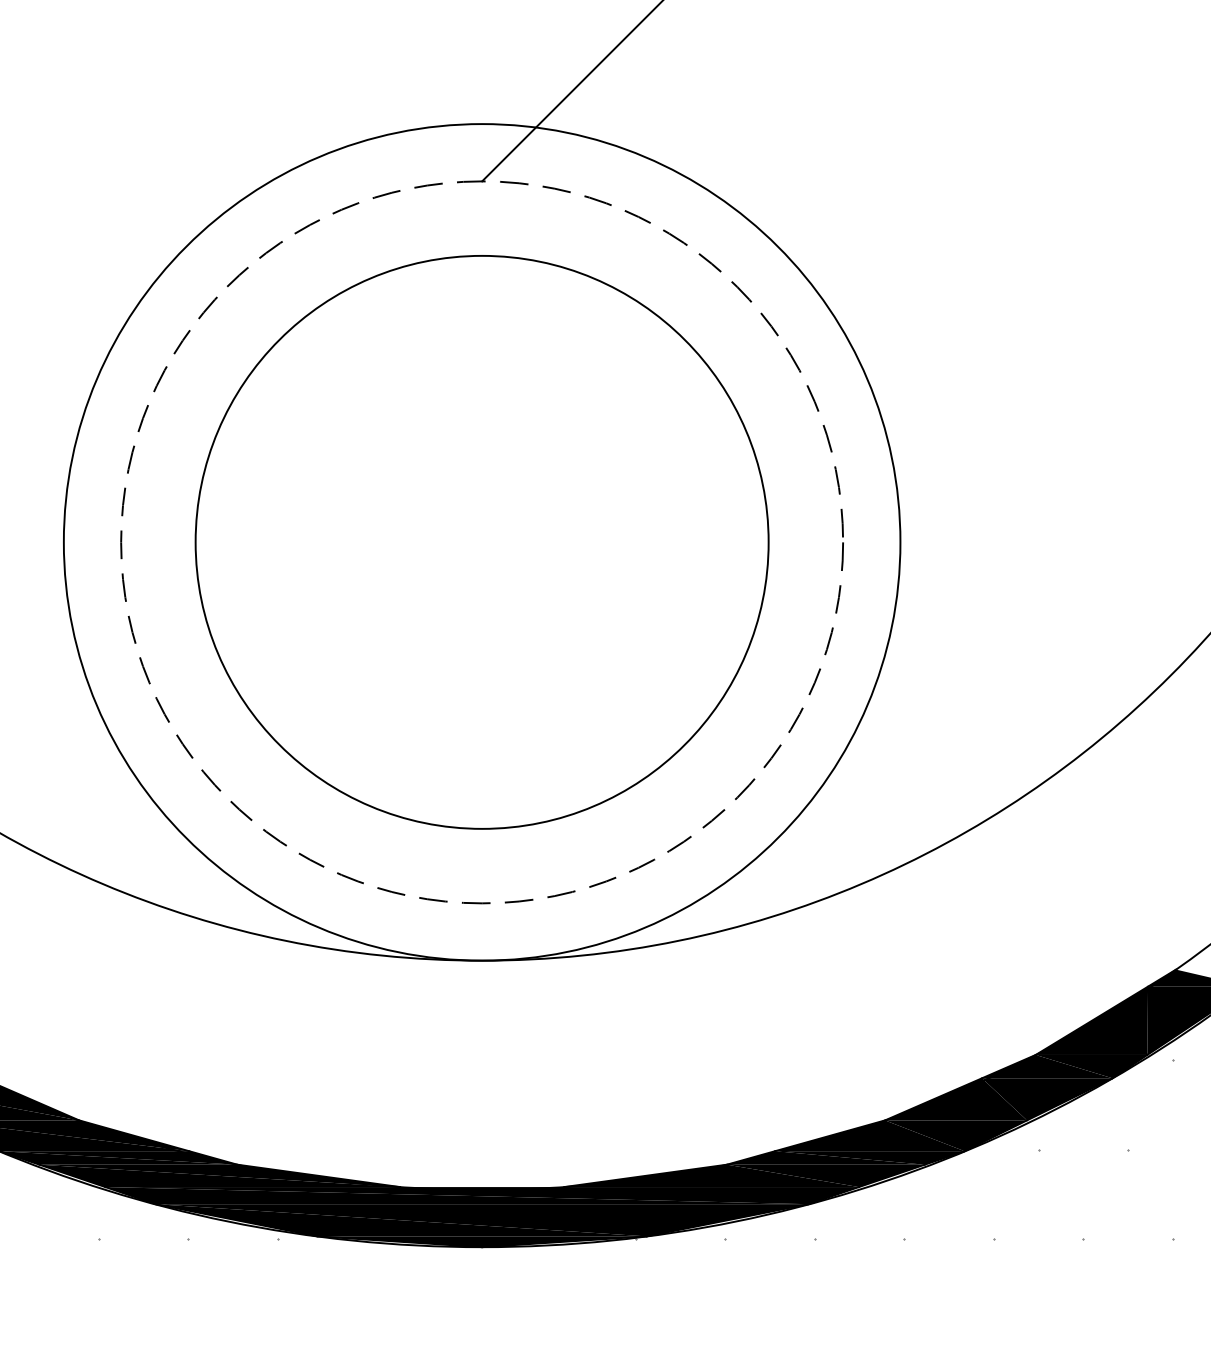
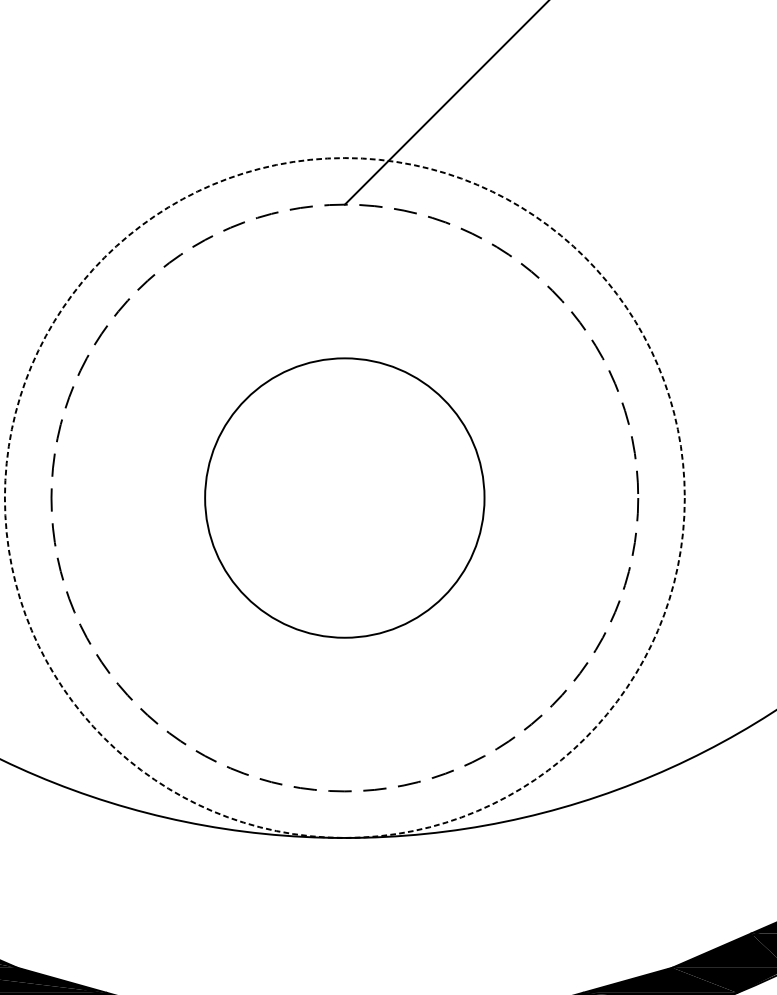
circle: (481, 542) -> (344, 498), size x0.6
circle: (481, 542) -> (344, 498), solid -> dashed

